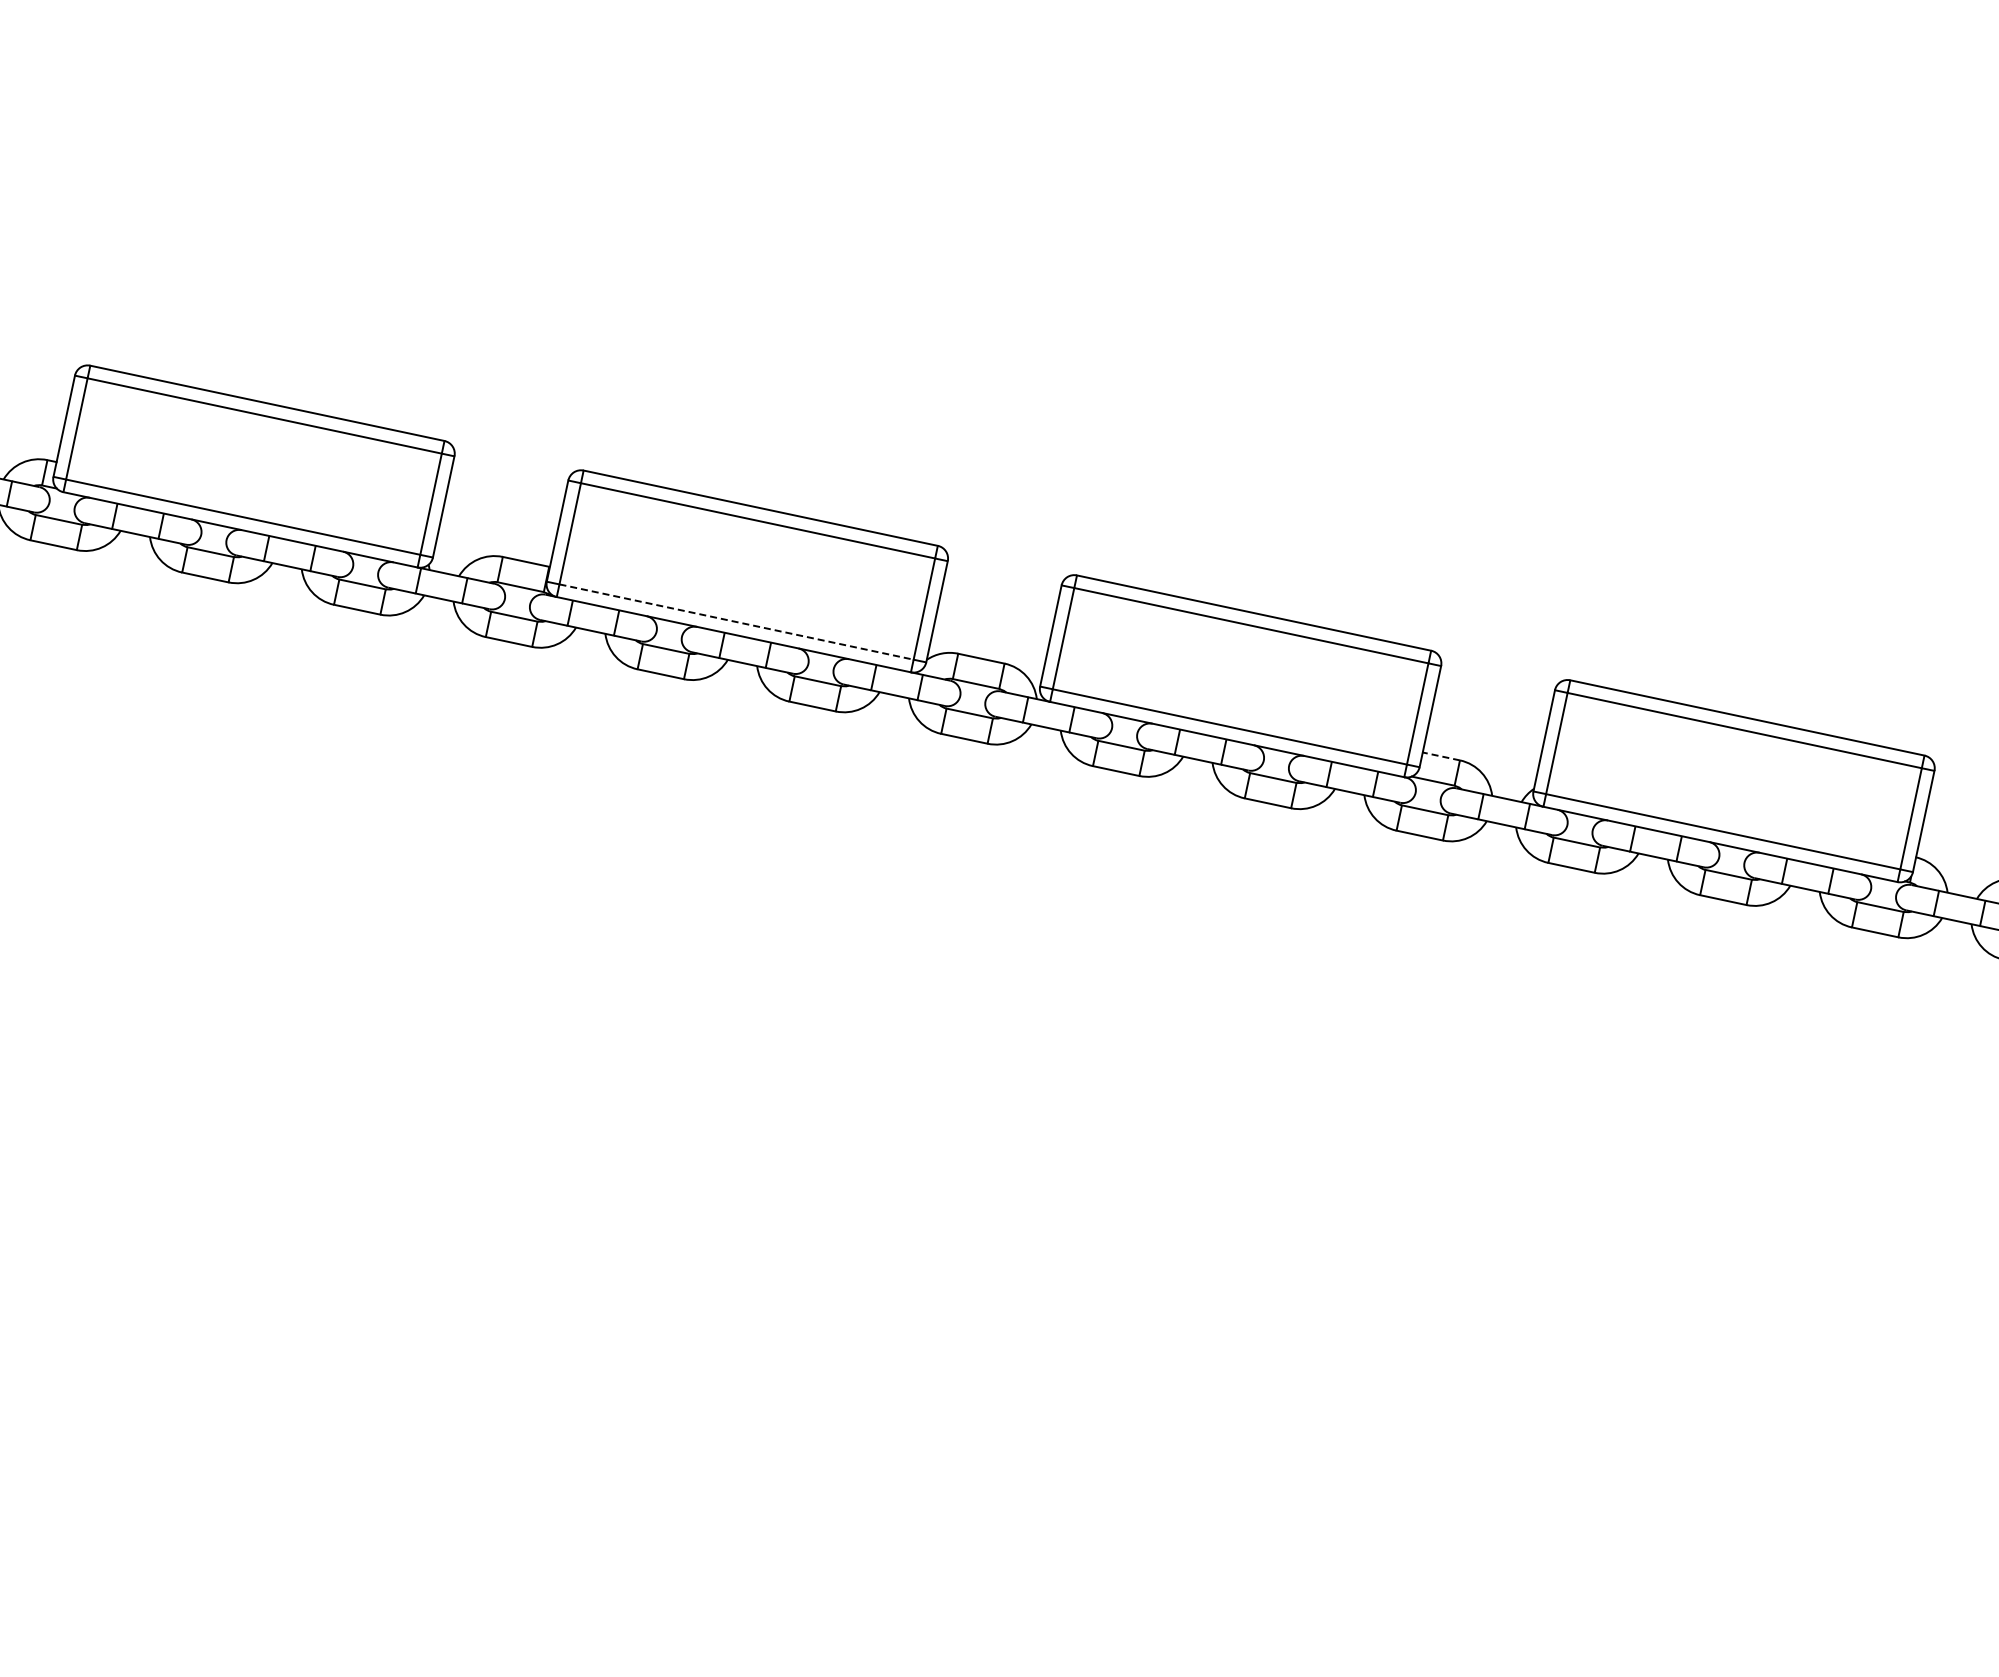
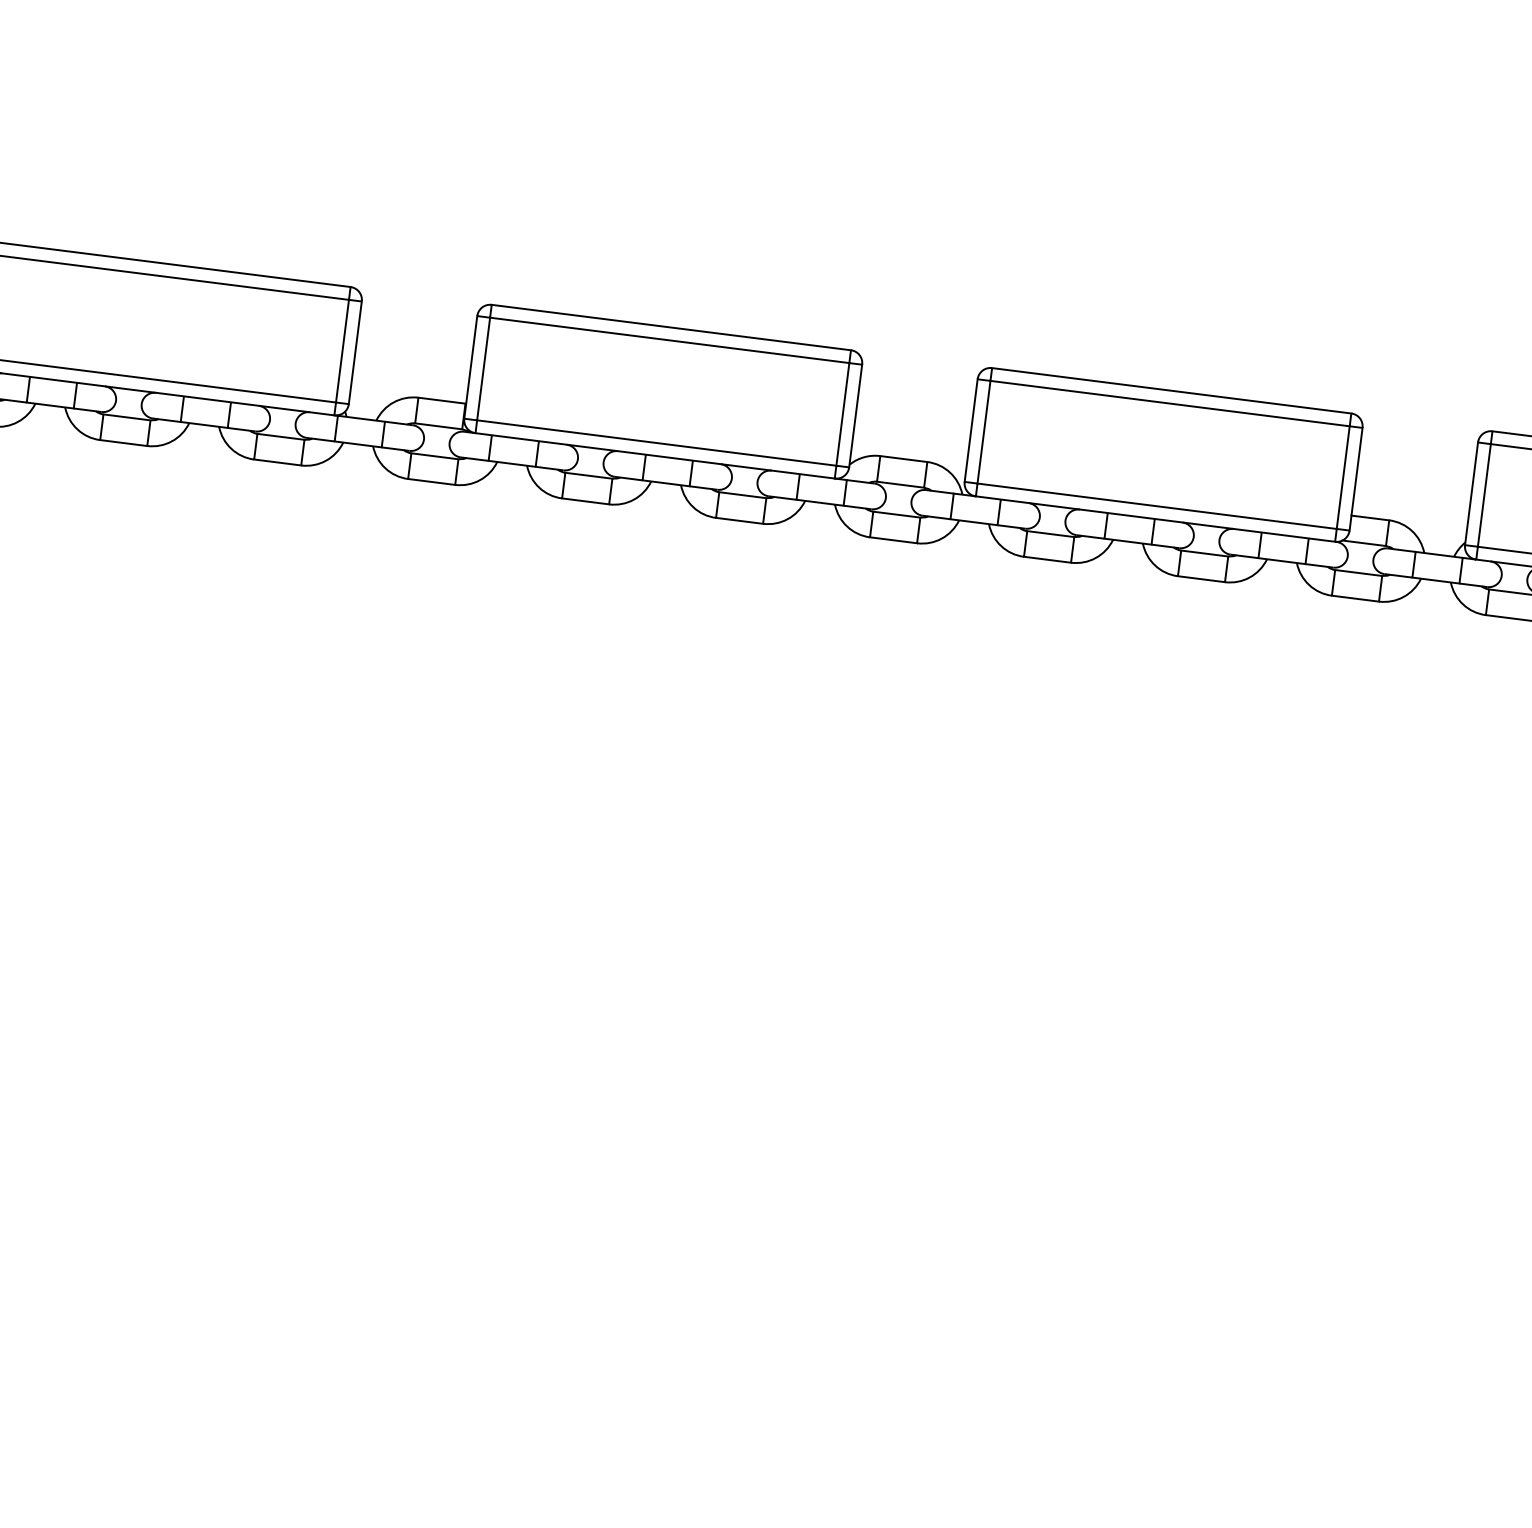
line: (737, 622) -> (657, 443), dashed -> solid
line: (1440, 756) -> (1369, 518), dashed -> solid

